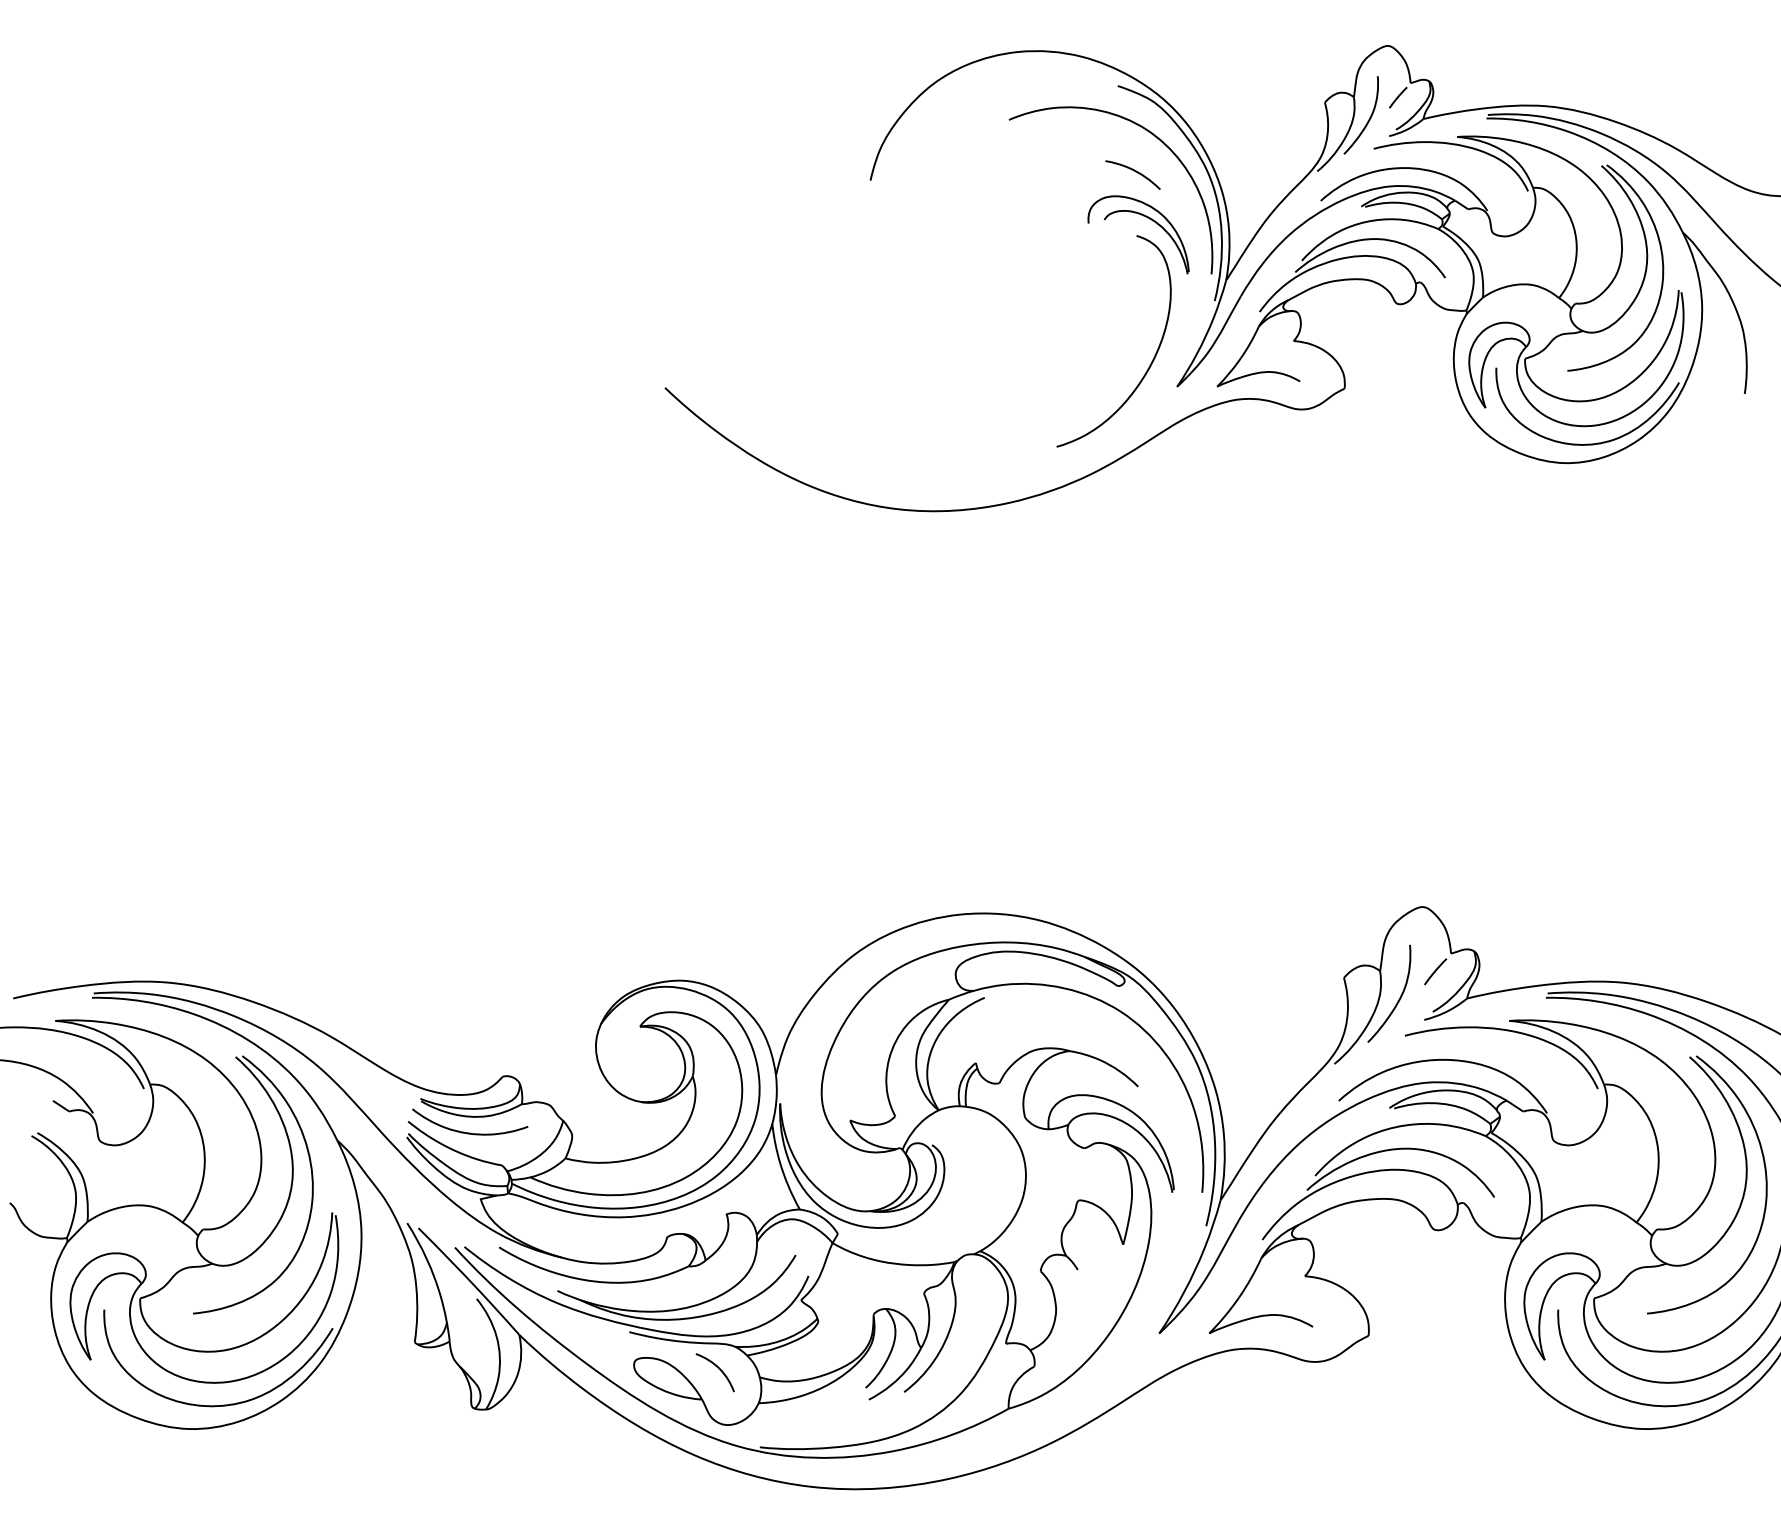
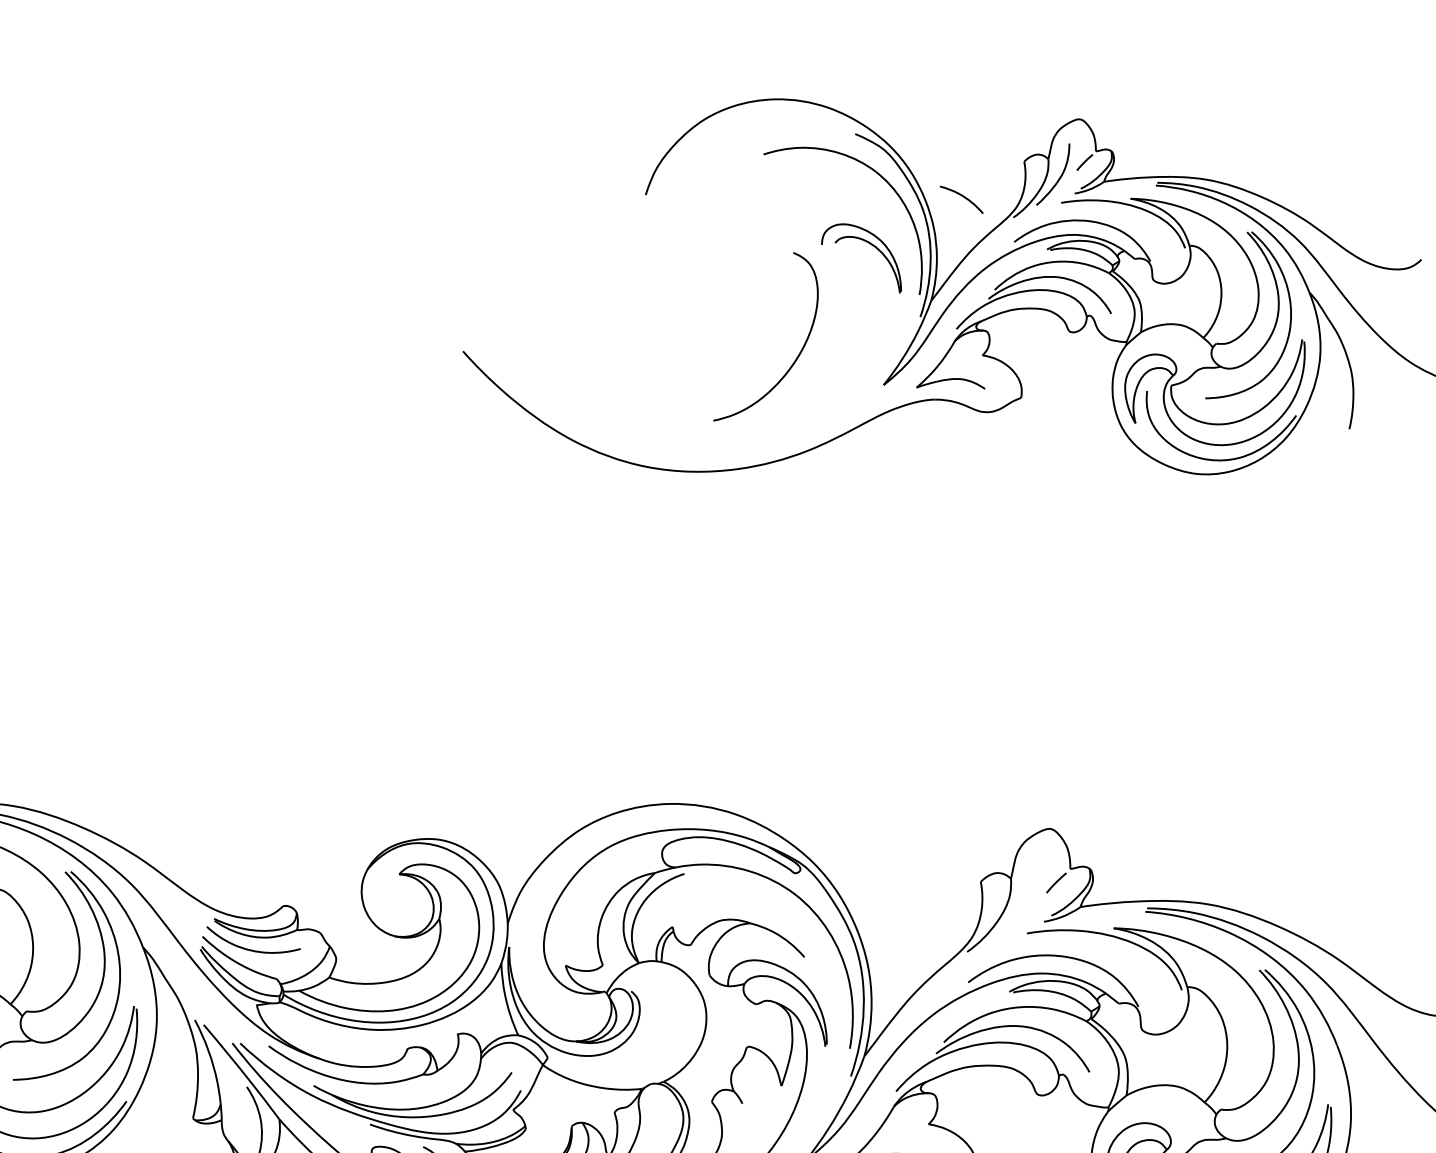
curve: (1133, 171) -> (962, 196), moved
curve: (1151, 361) -> (797, 357), moved
curve: (1399, 997) -> (1025, 901), removed

